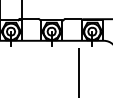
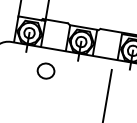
part: (28, 58) -> (45, 71), added

